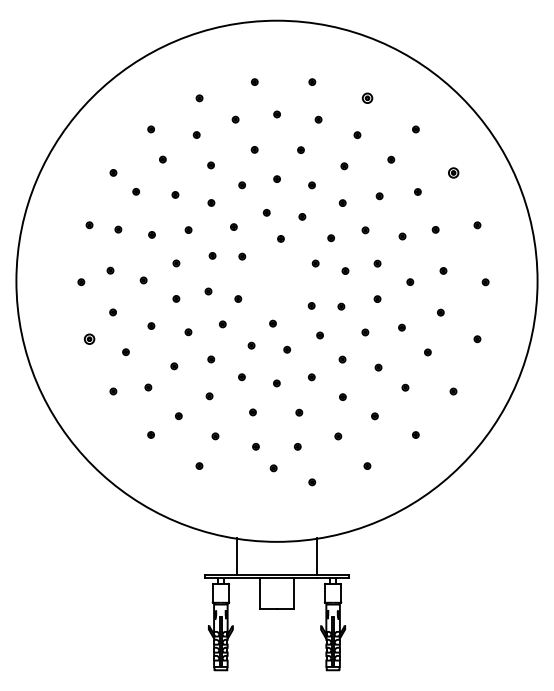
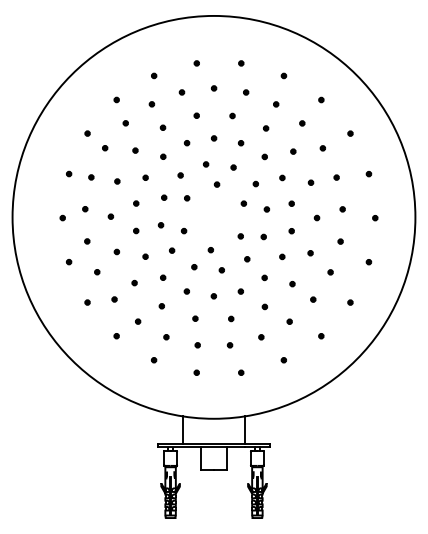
part: (367, 98) -> (283, 76), size x0.62
part: (453, 172) -> (350, 133), size x0.62
part: (89, 338) -> (69, 261), size x0.62
part: (273, 468) -> (196, 372), moved

